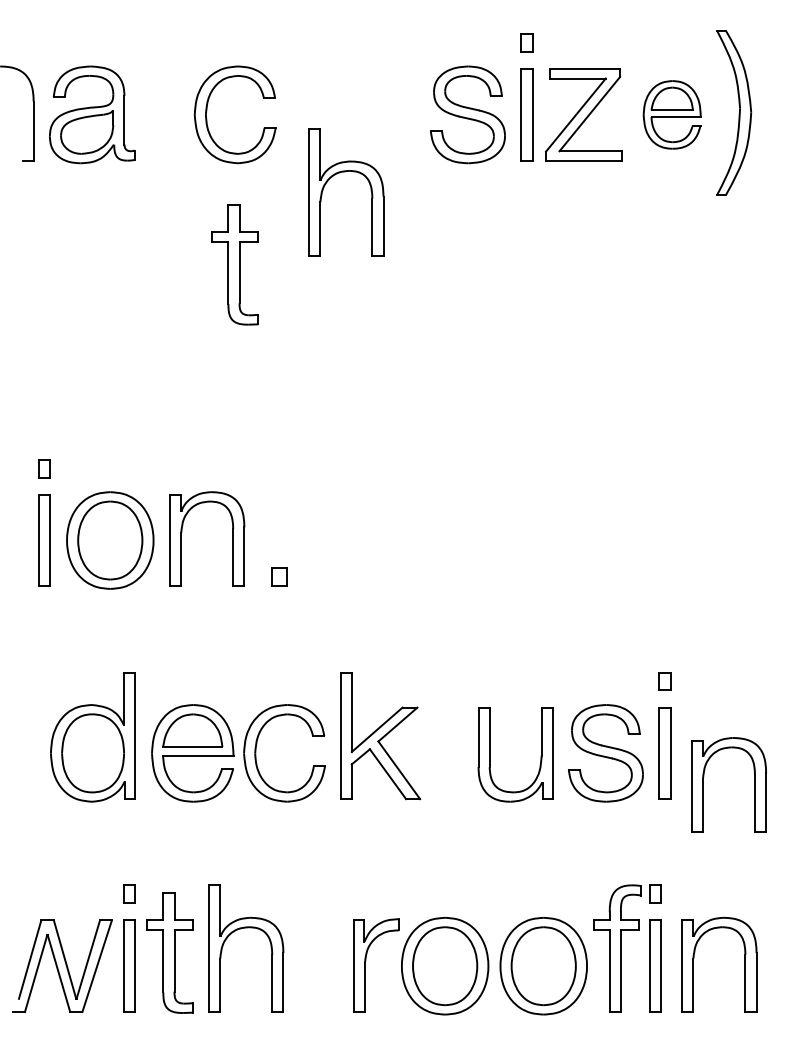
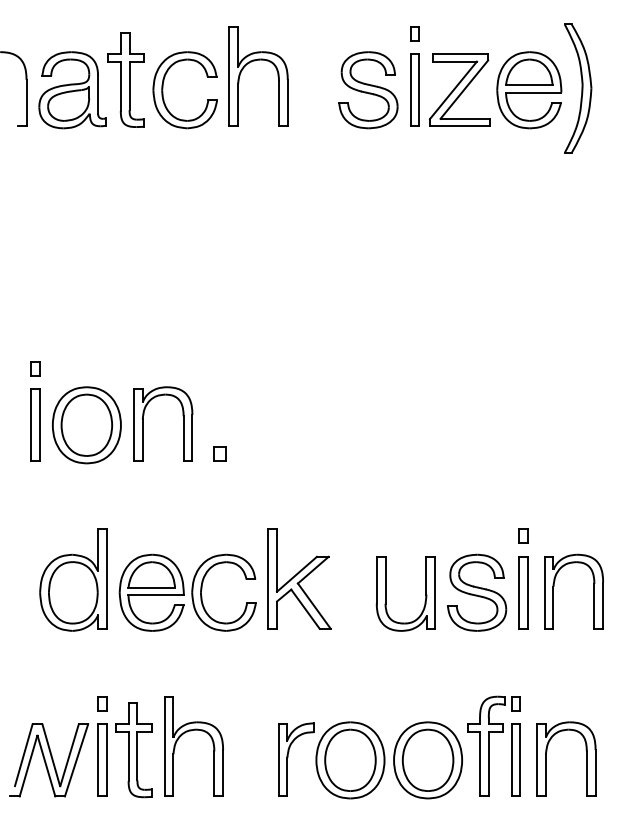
part: (671, 114) -> (528, 89), size x1.43
part: (345, 172) -> (257, 60), moved
part: (234, 264) -> (125, 79), moved
part: (703, 784) -> (553, 591), moved

